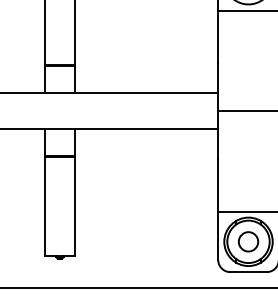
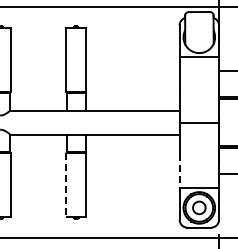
line: (218, 185) -> (179, 171), solid -> dashed
line: (44, 205) -> (66, 184), solid -> dashed

